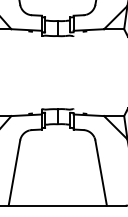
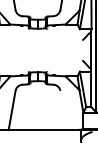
line: (100, 171) -> (63, 109), removed

